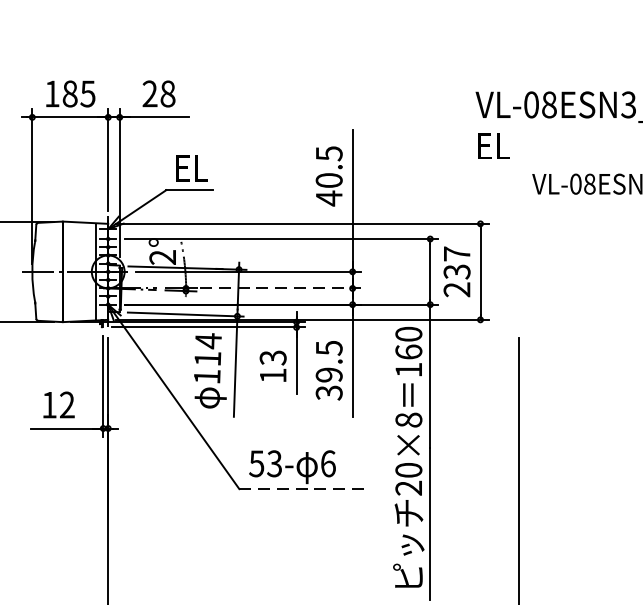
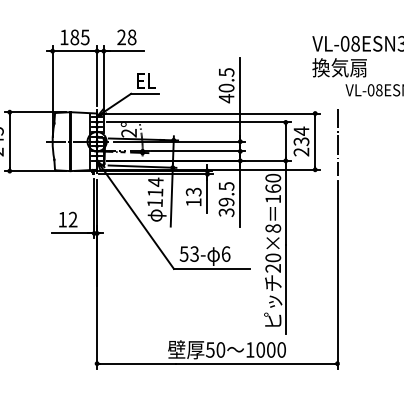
text: (521, 145) -> (339, 67), EL -> 換気扇
text: (457, 252) -> (301, 130), 237 -> 234
line: (518, 271) -> (337, 141), added
line: (281, 288) -> (198, 151), dashed -> solid
line: (305, 488) -> (212, 268), dashed -> solid

